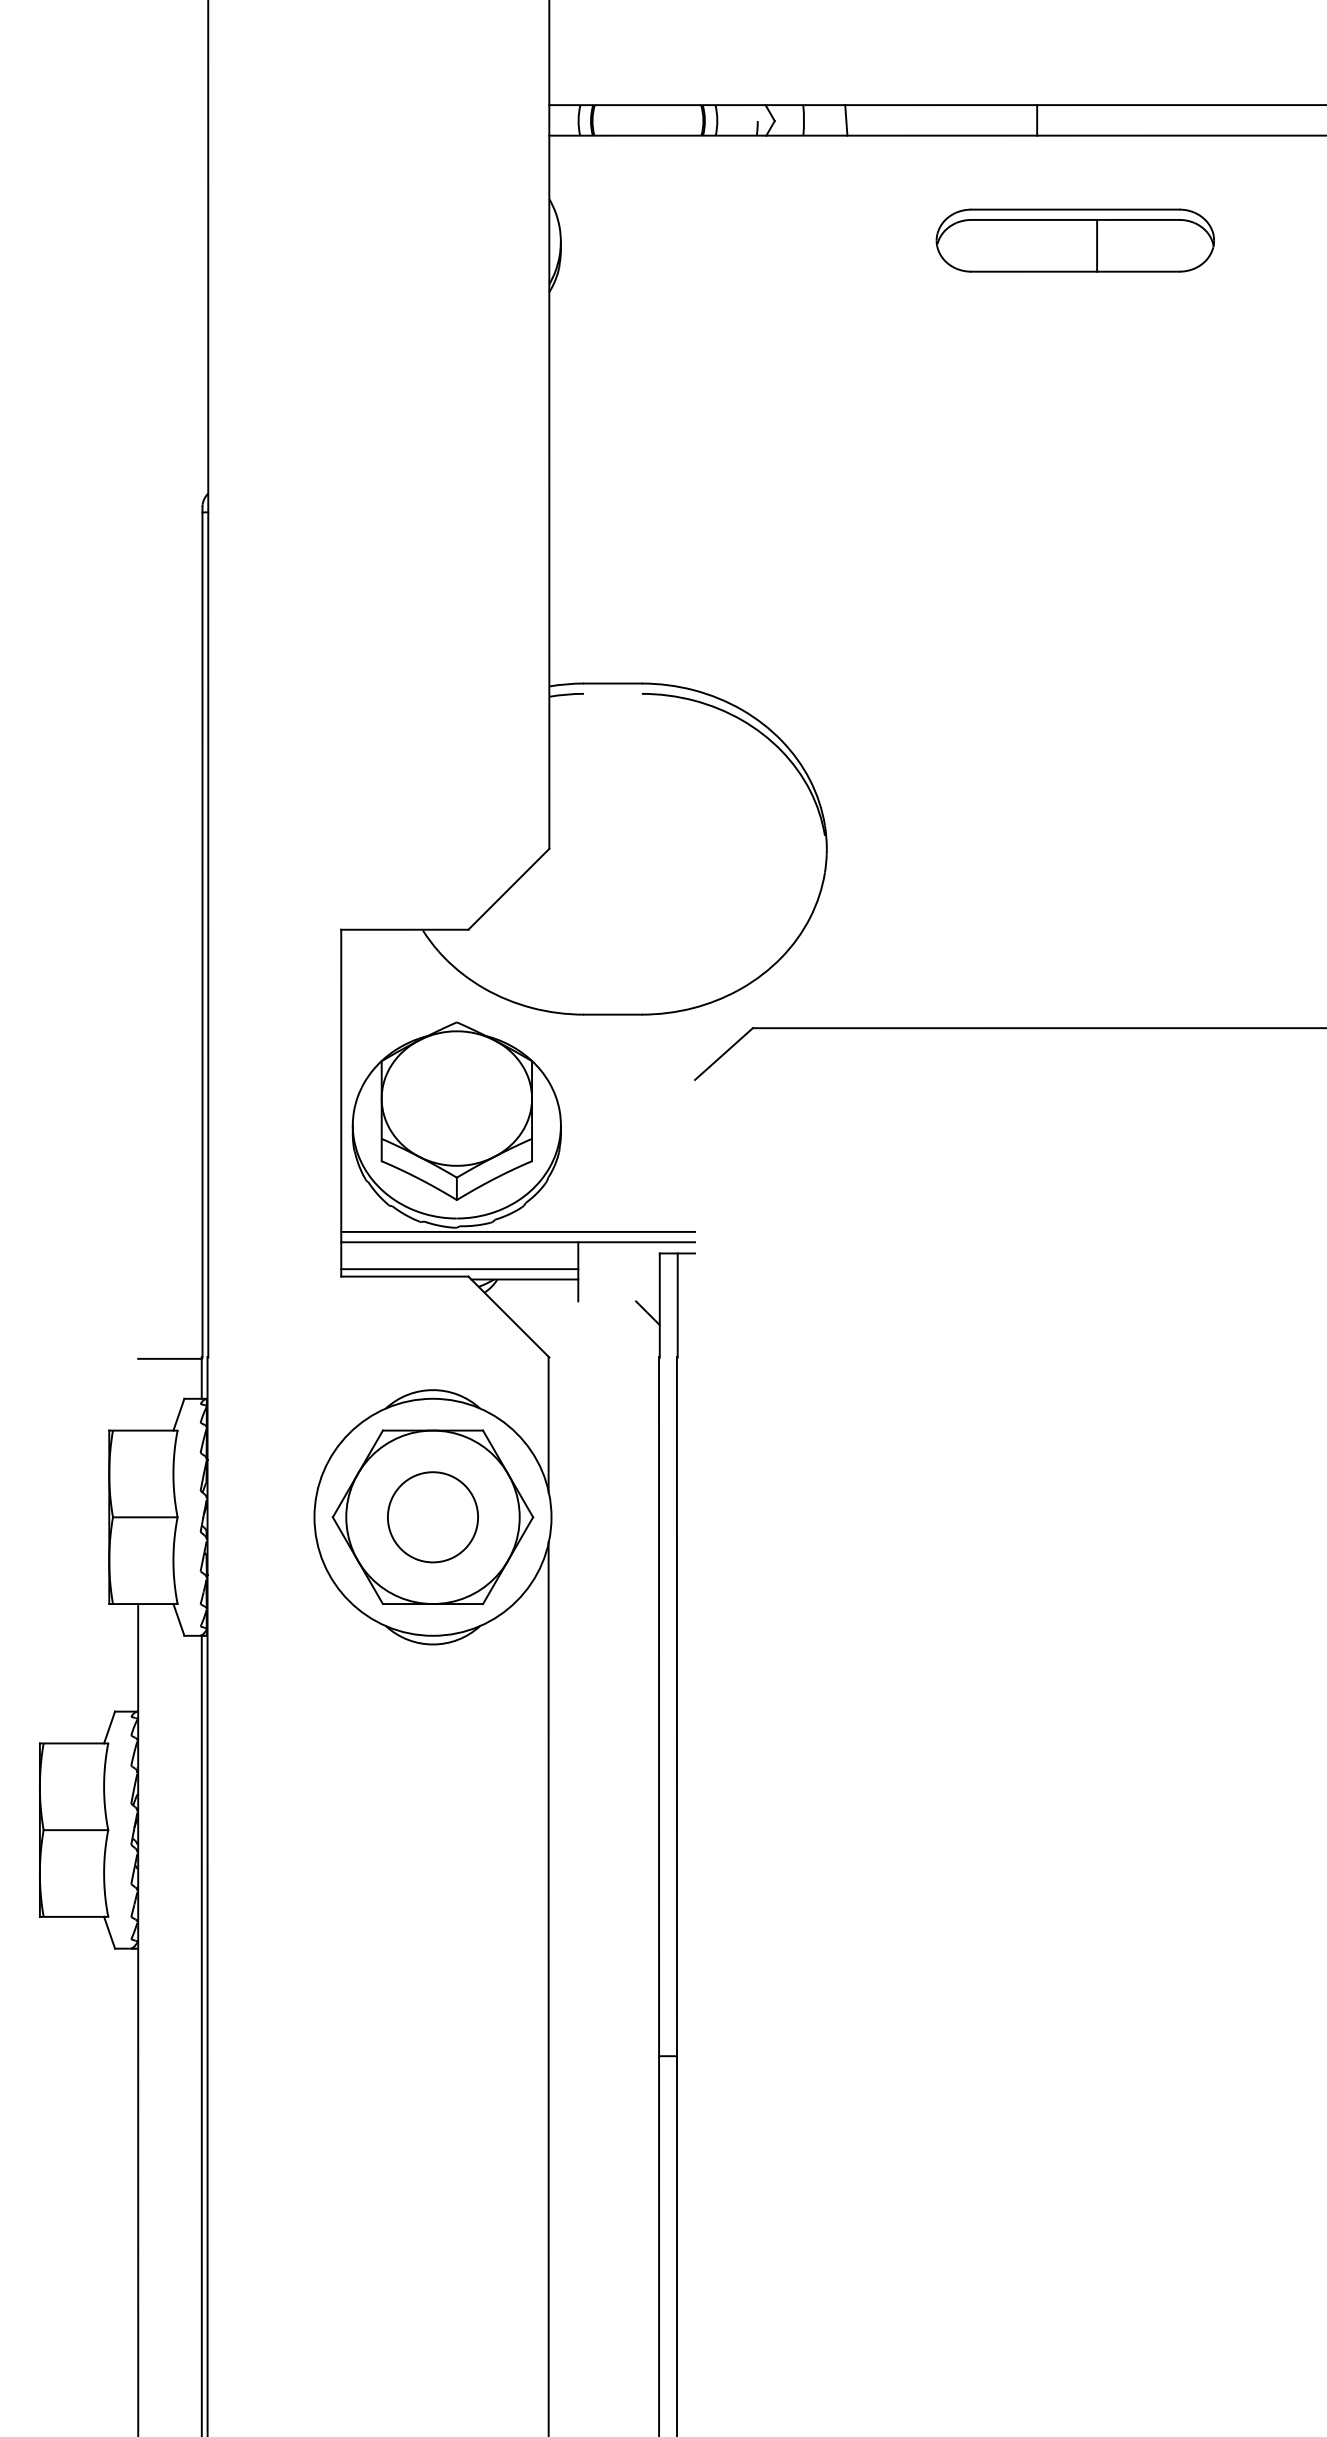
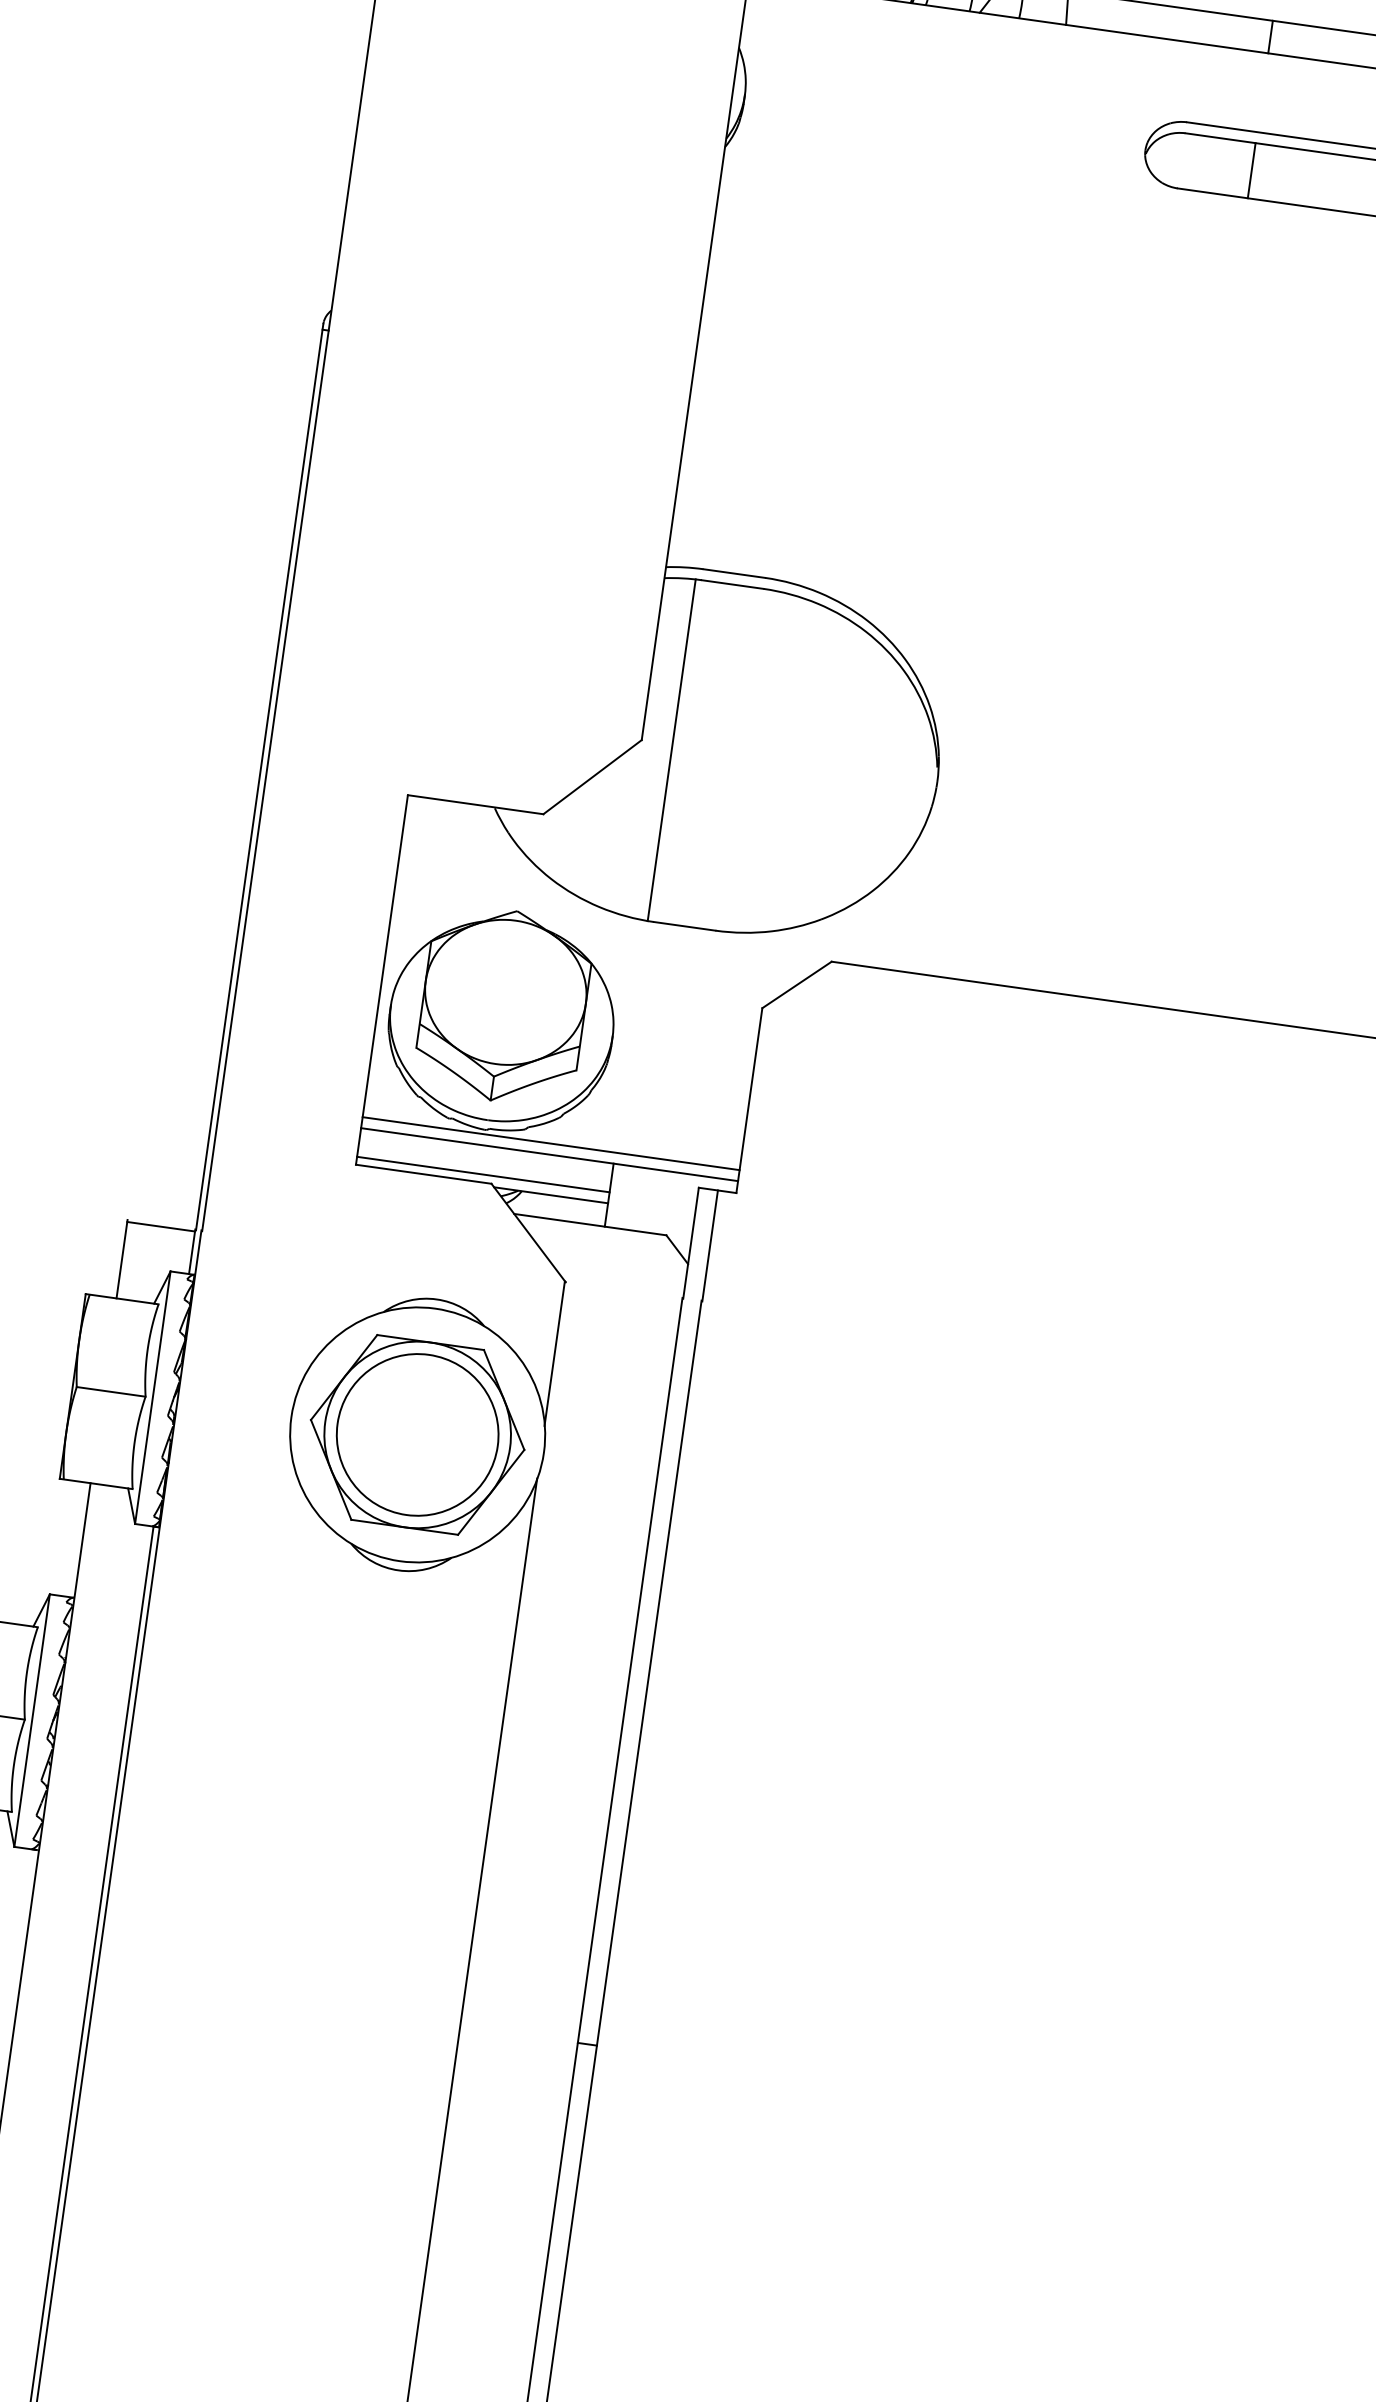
line: (1097, 245) -> (1252, 170), moved
line: (612, 693) -> (732, 584), added
line: (578, 853) -> (672, 749), added
line: (695, 1166) -> (749, 1100), added
line: (564, 1301) -> (590, 1224), added
line: (138, 1393) -> (122, 1258), added
line: (184, 1516) -> (153, 1396), added
circle: (432, 1517) -> (417, 1435), size x1.67
line: (115, 1829) -> (32, 1720), added

